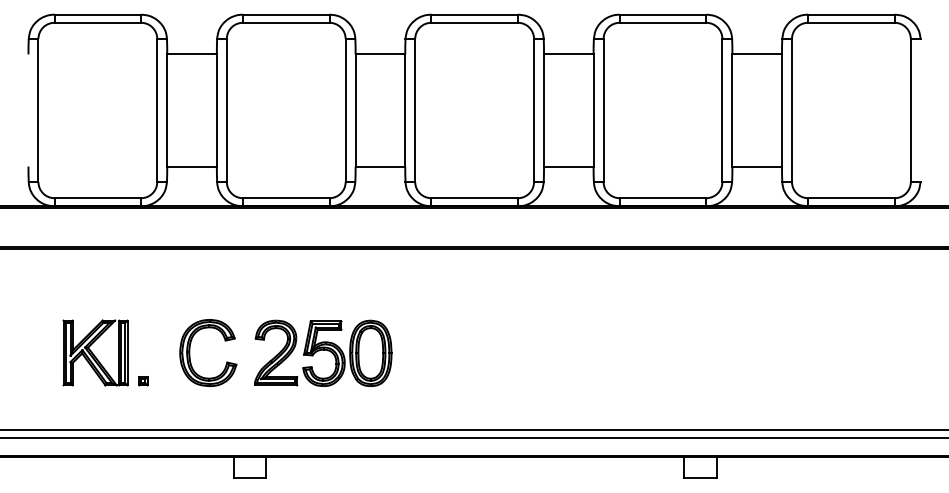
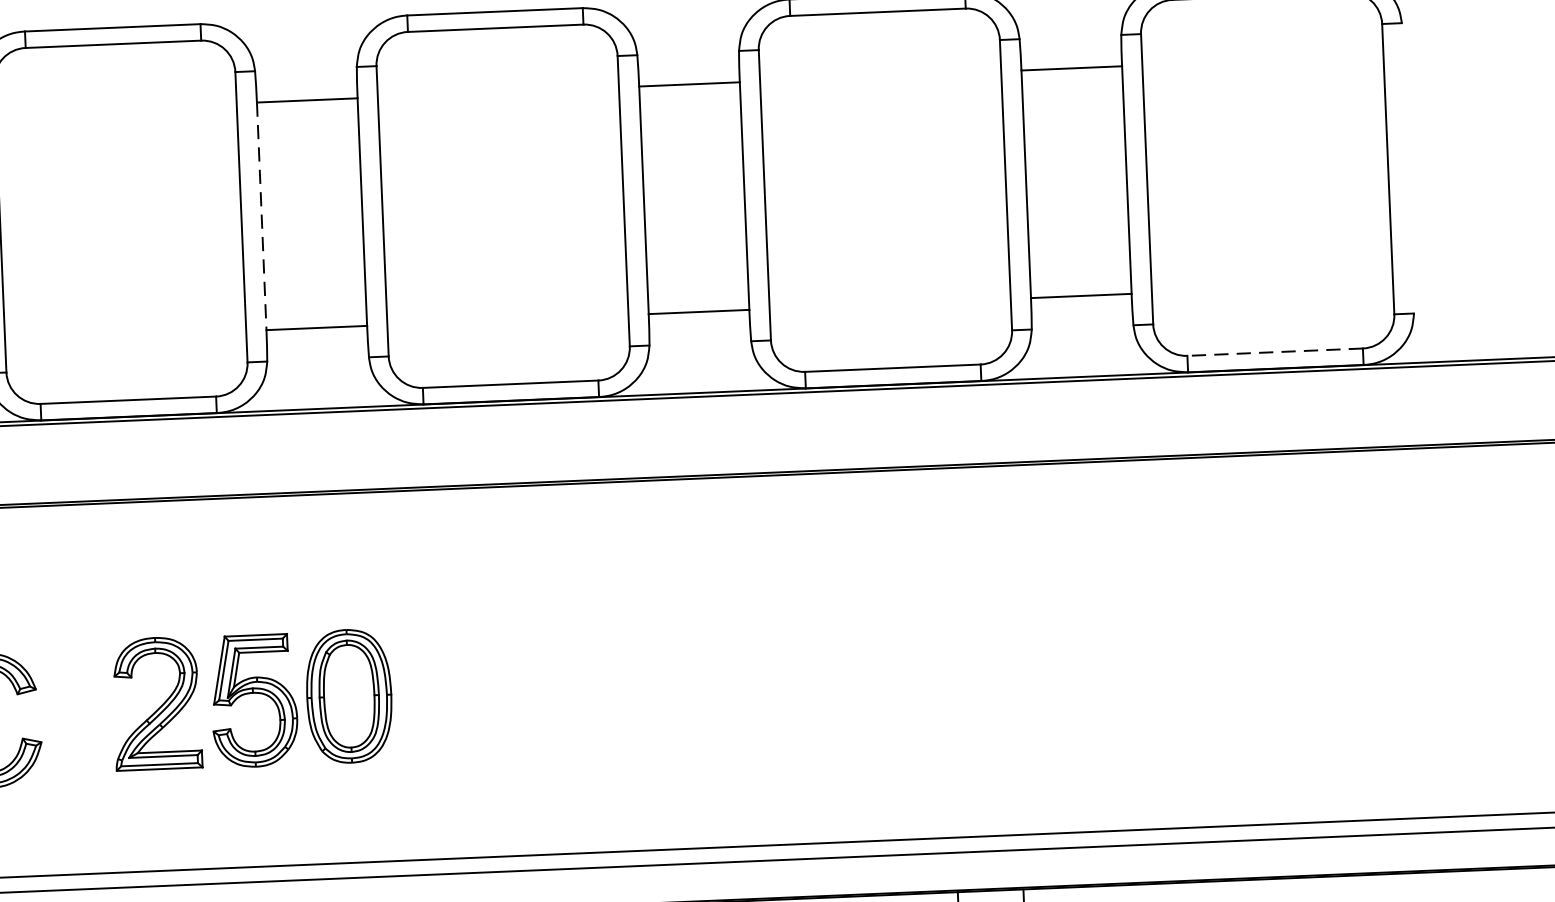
line: (355, 110) -> (261, 216), solid -> dashed
line: (850, 198) -> (1273, 352), solid -> dashed
part: (323, 352) -> (253, 698), moved

